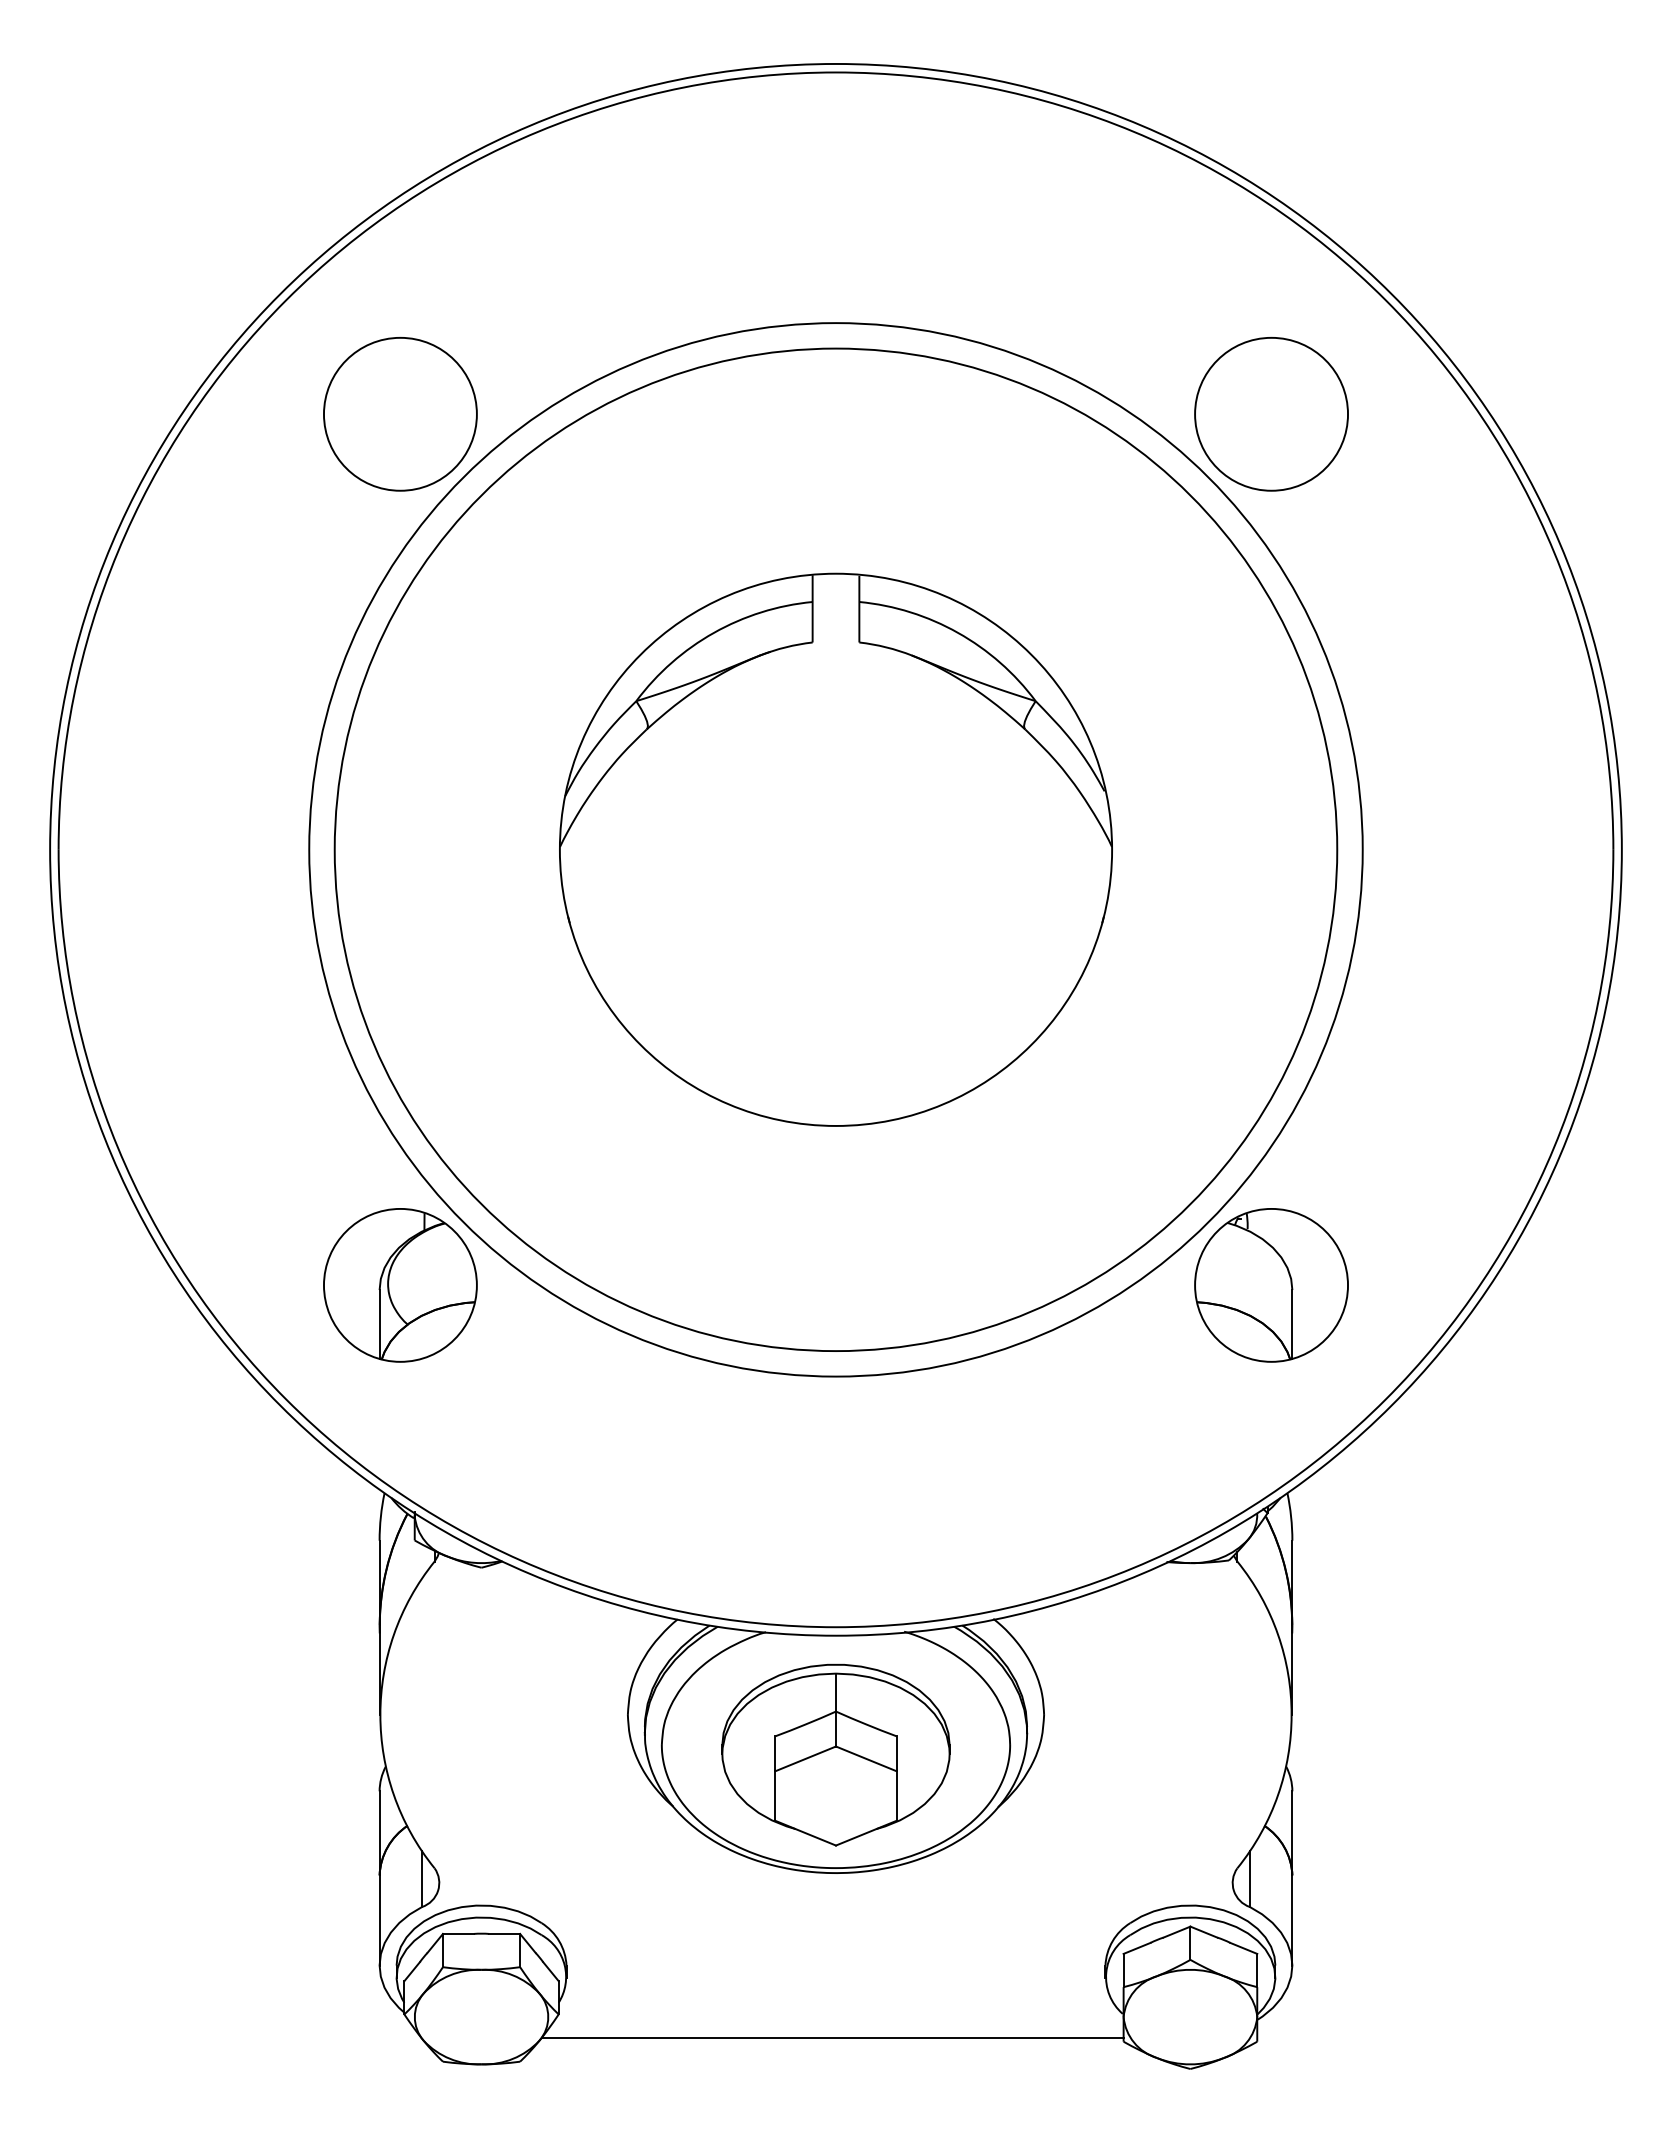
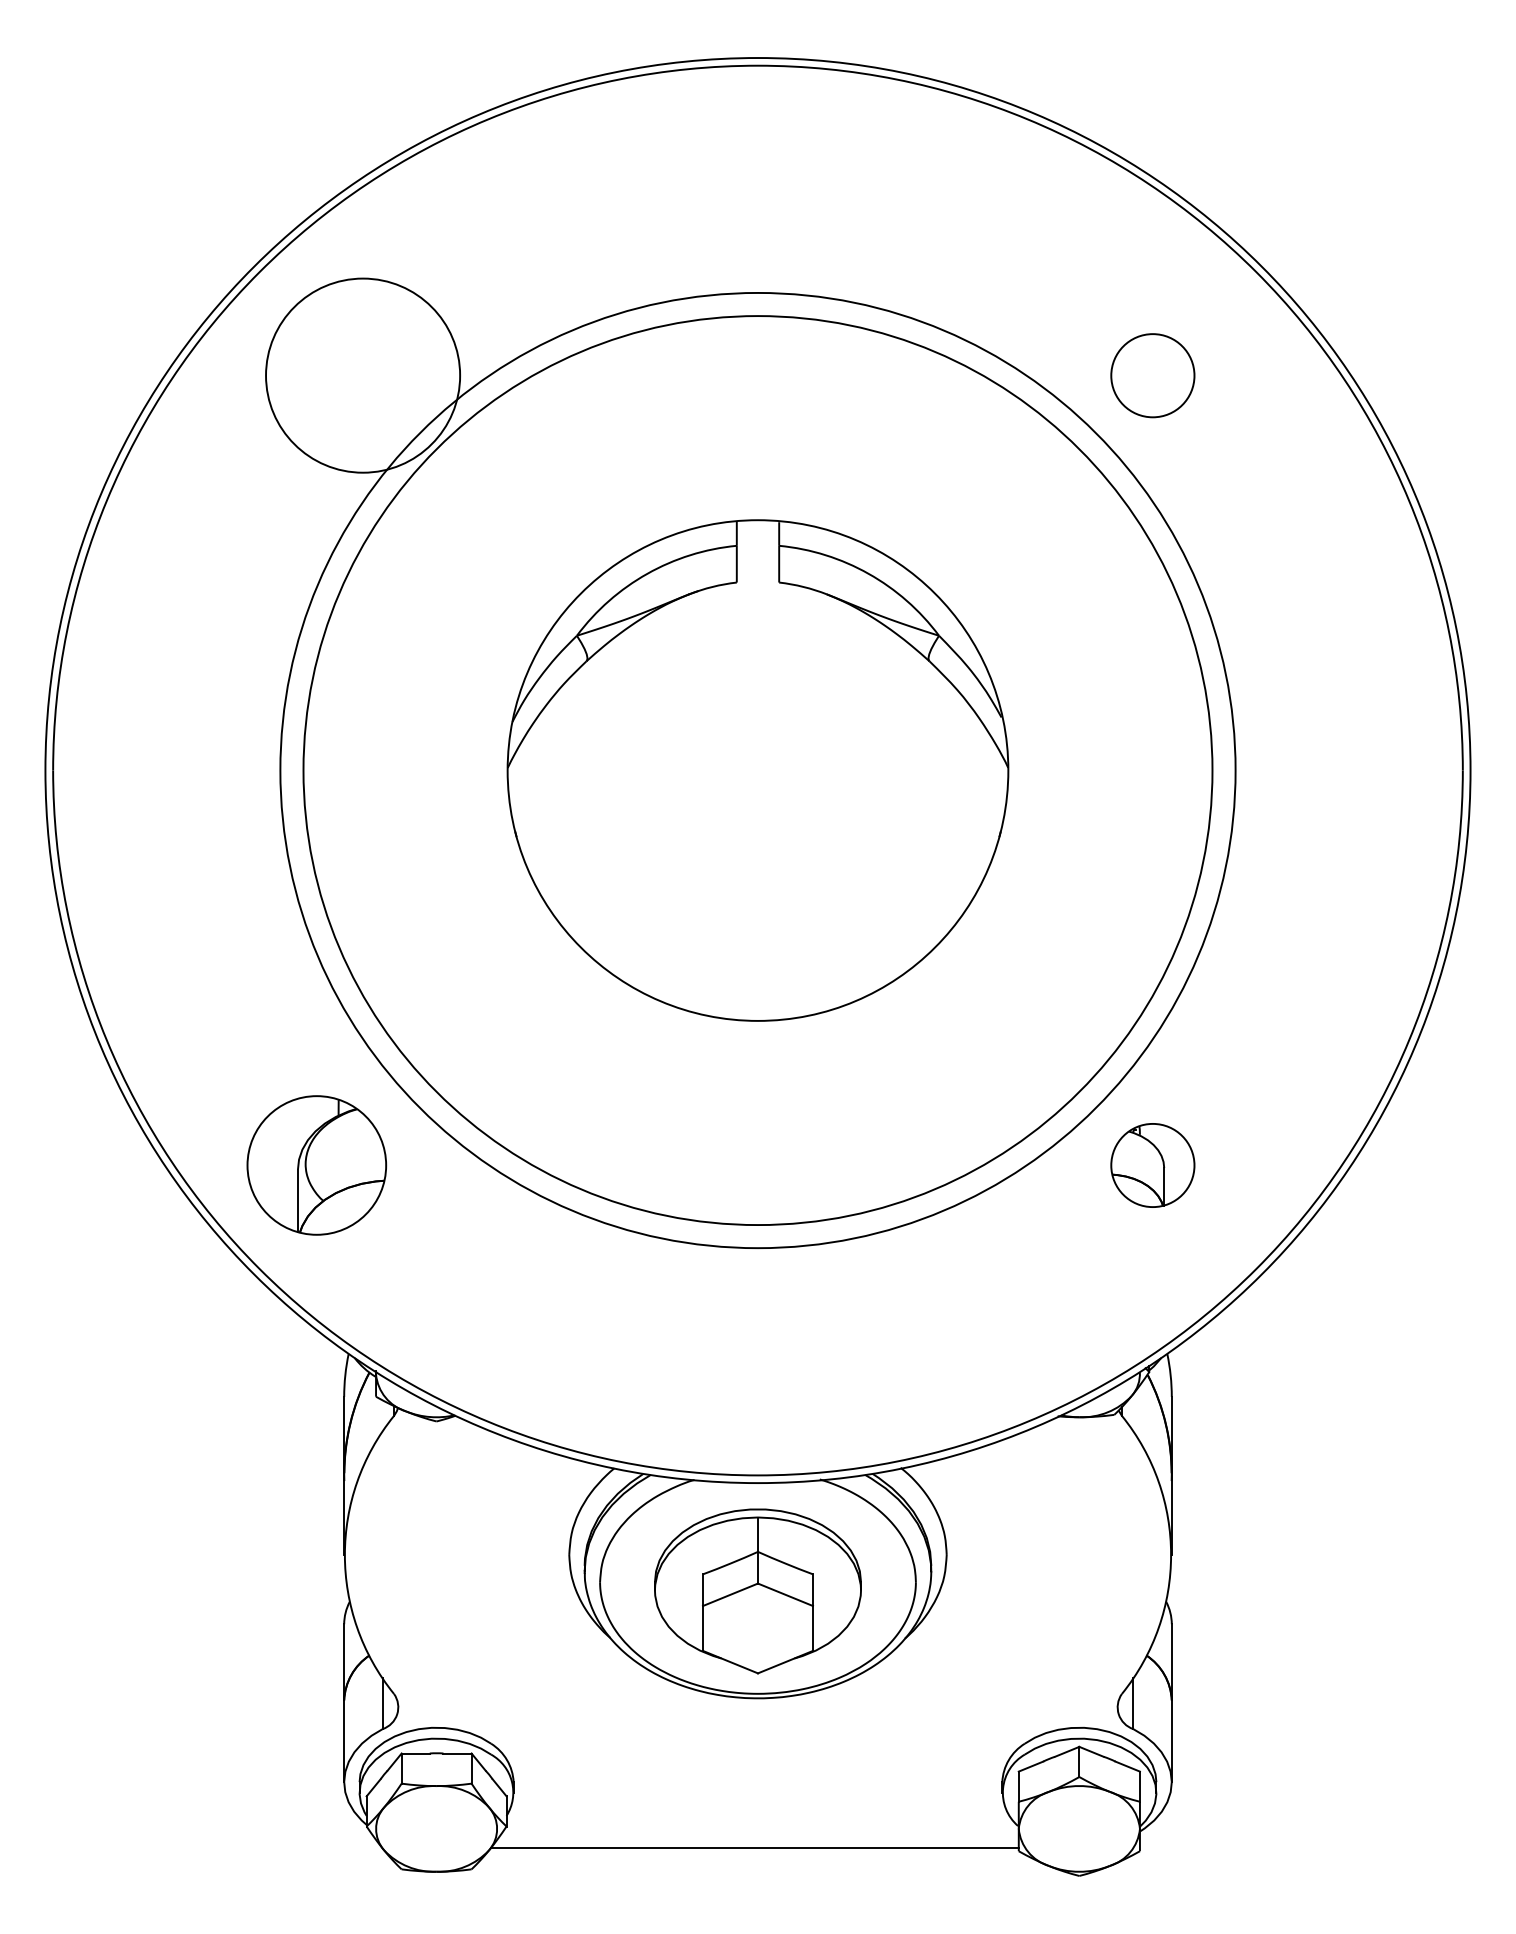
circle: (399, 413) -> (362, 374), size x1.4
circle: (1271, 414) -> (1152, 375), size x0.6
part: (400, 1285) -> (316, 1165), moved
part: (1271, 1285) -> (1152, 1165), size x0.6

